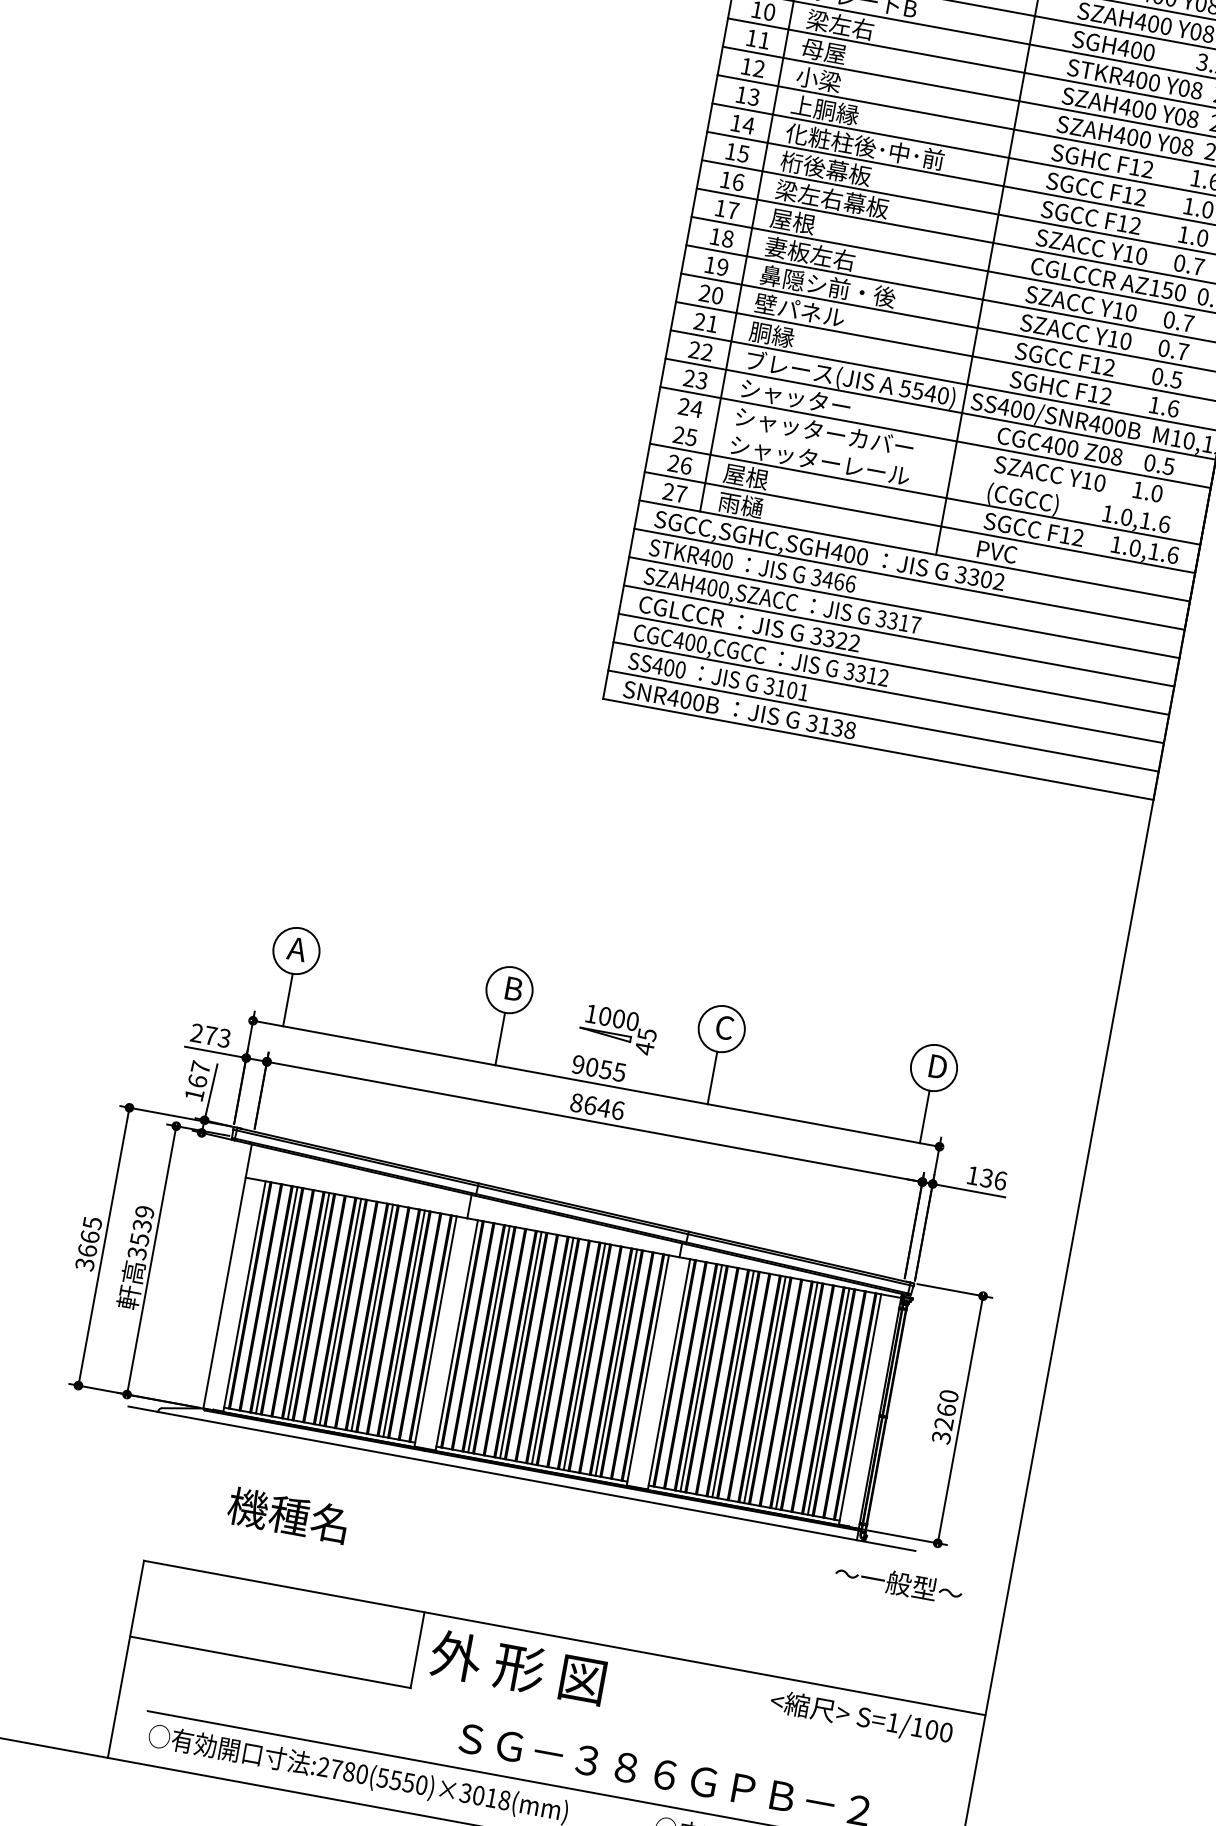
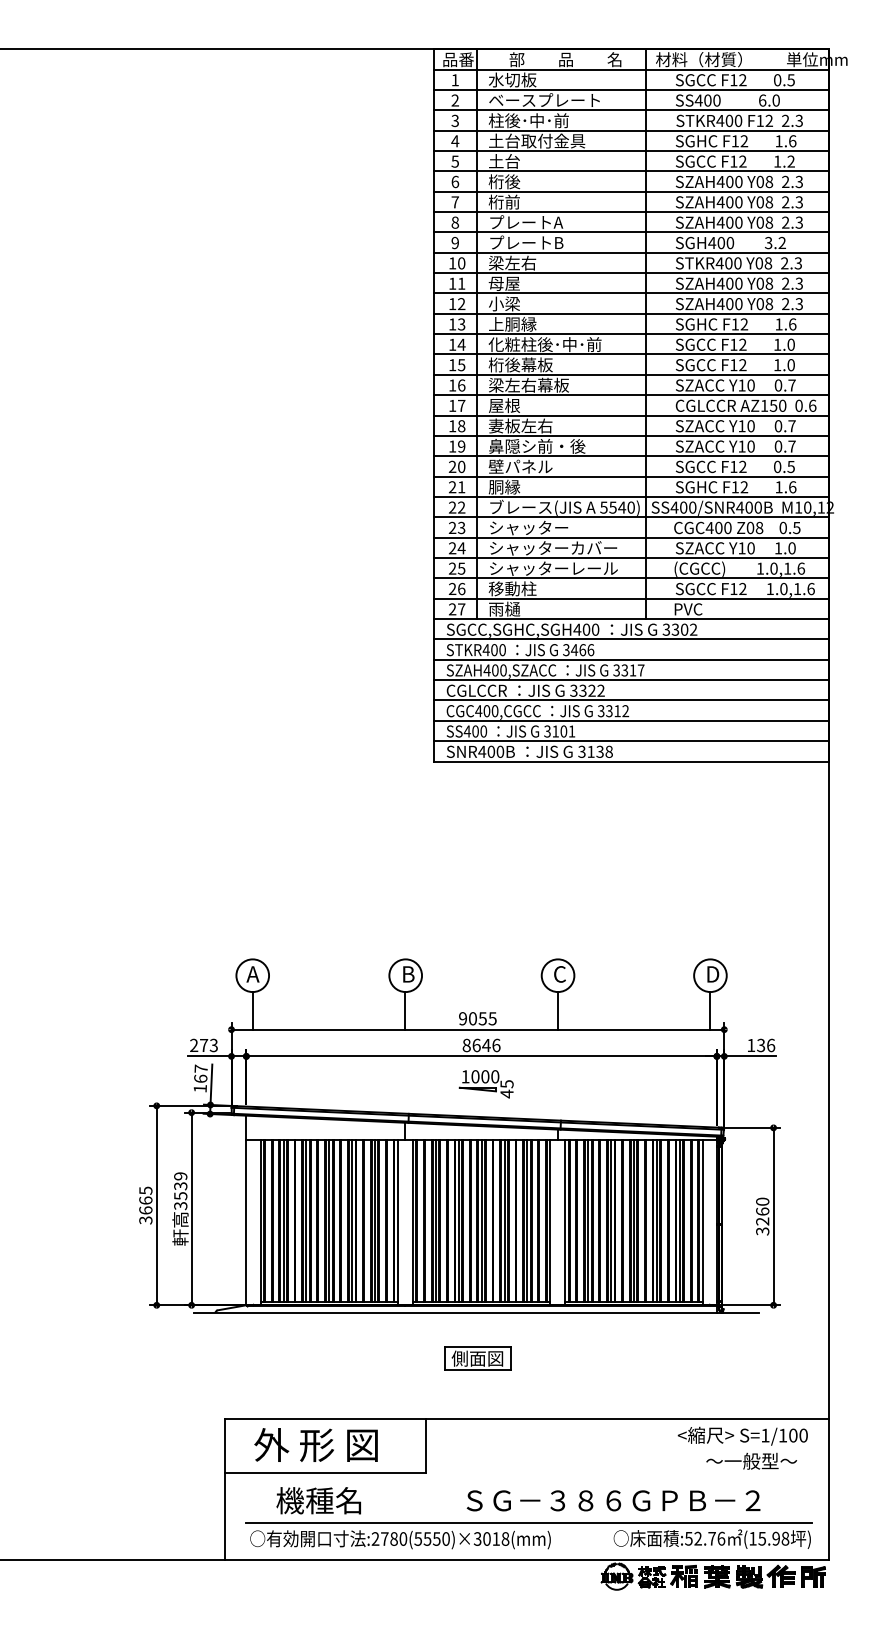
line: (929, 465) -> (630, 557), added
text: (757, 478) -> (512, 588), 屋根 -> 移動柱
part: (617, 1029) -> (485, 1084), moved
text: (287, 1515) -> (318, 1500), moved
part: (511, 1541) -> (477, 1358), added
text: (898, 1582) -> (751, 1460), moved
text: (517, 1666) -> (315, 1444), moved

